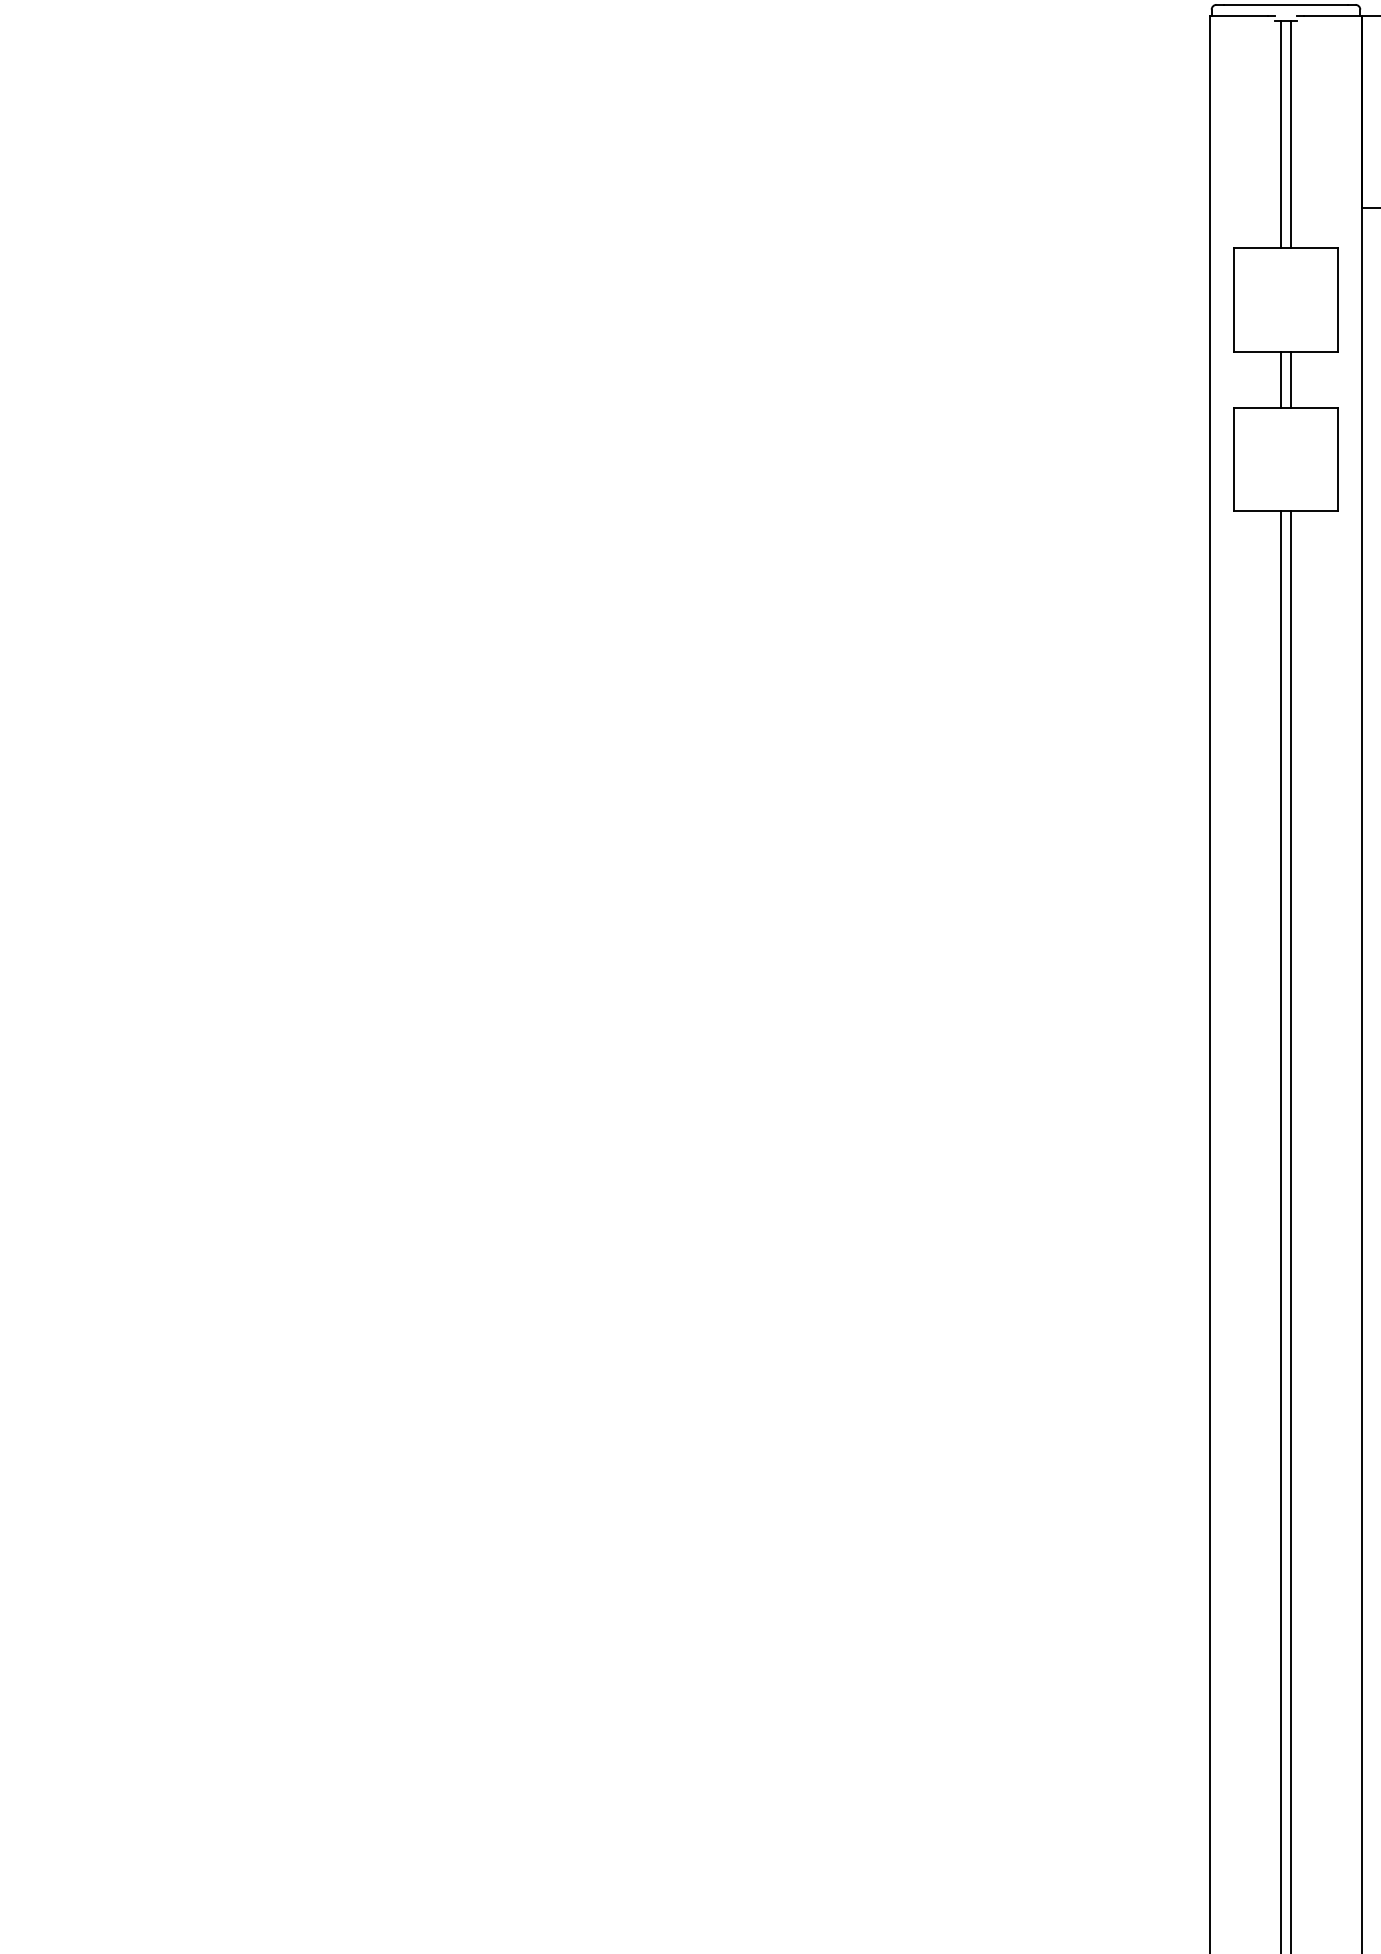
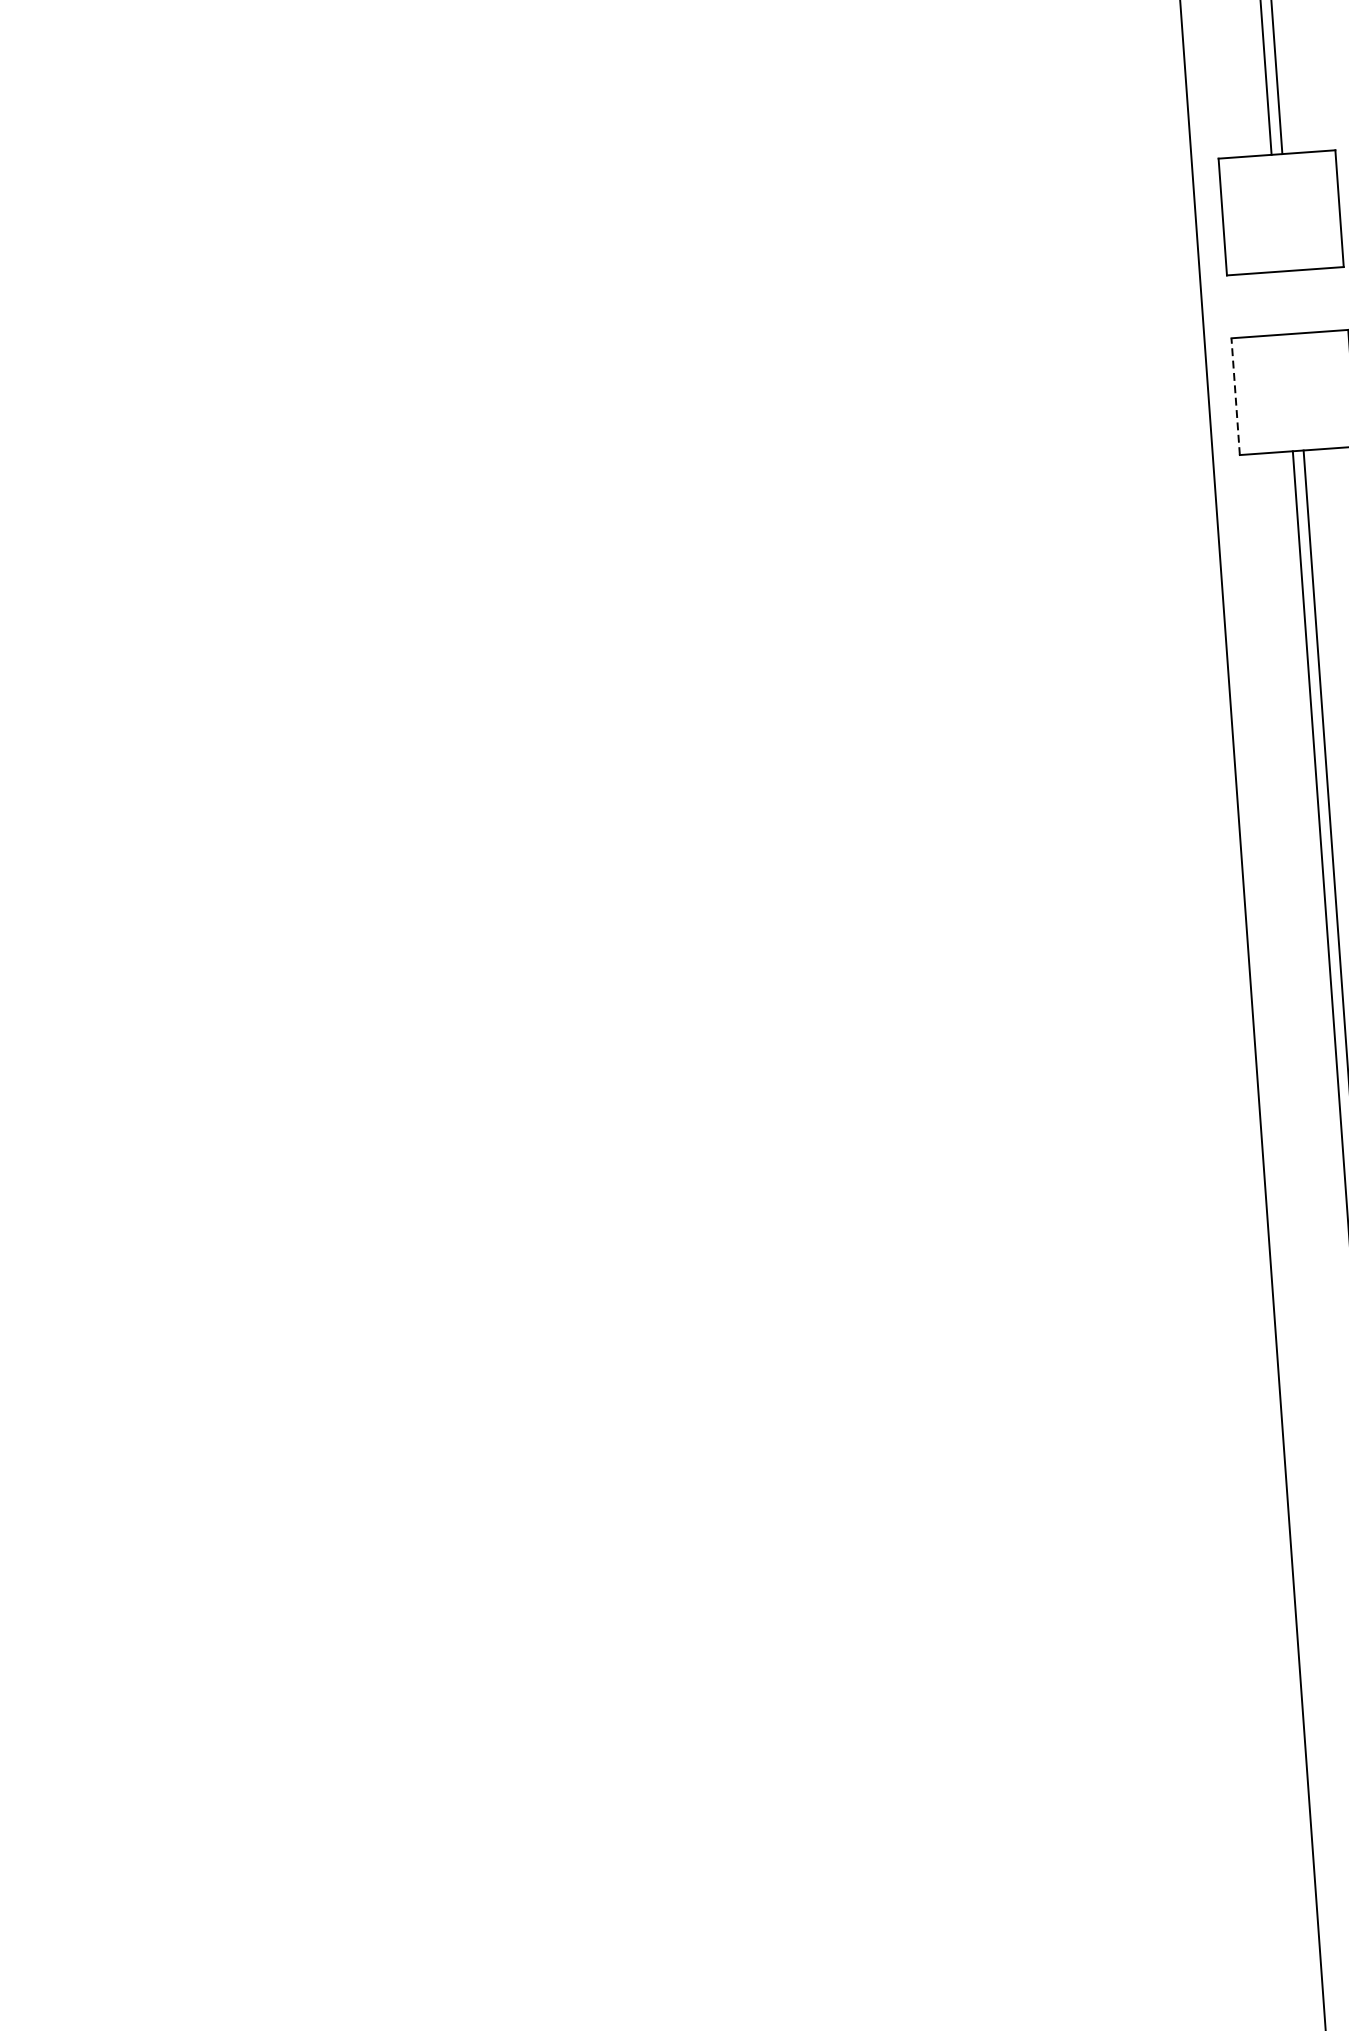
line: (1281, 379) -> (1282, 302), removed
line: (1290, 379) -> (1292, 302), removed
line: (1234, 459) -> (1236, 396), solid -> dashed

